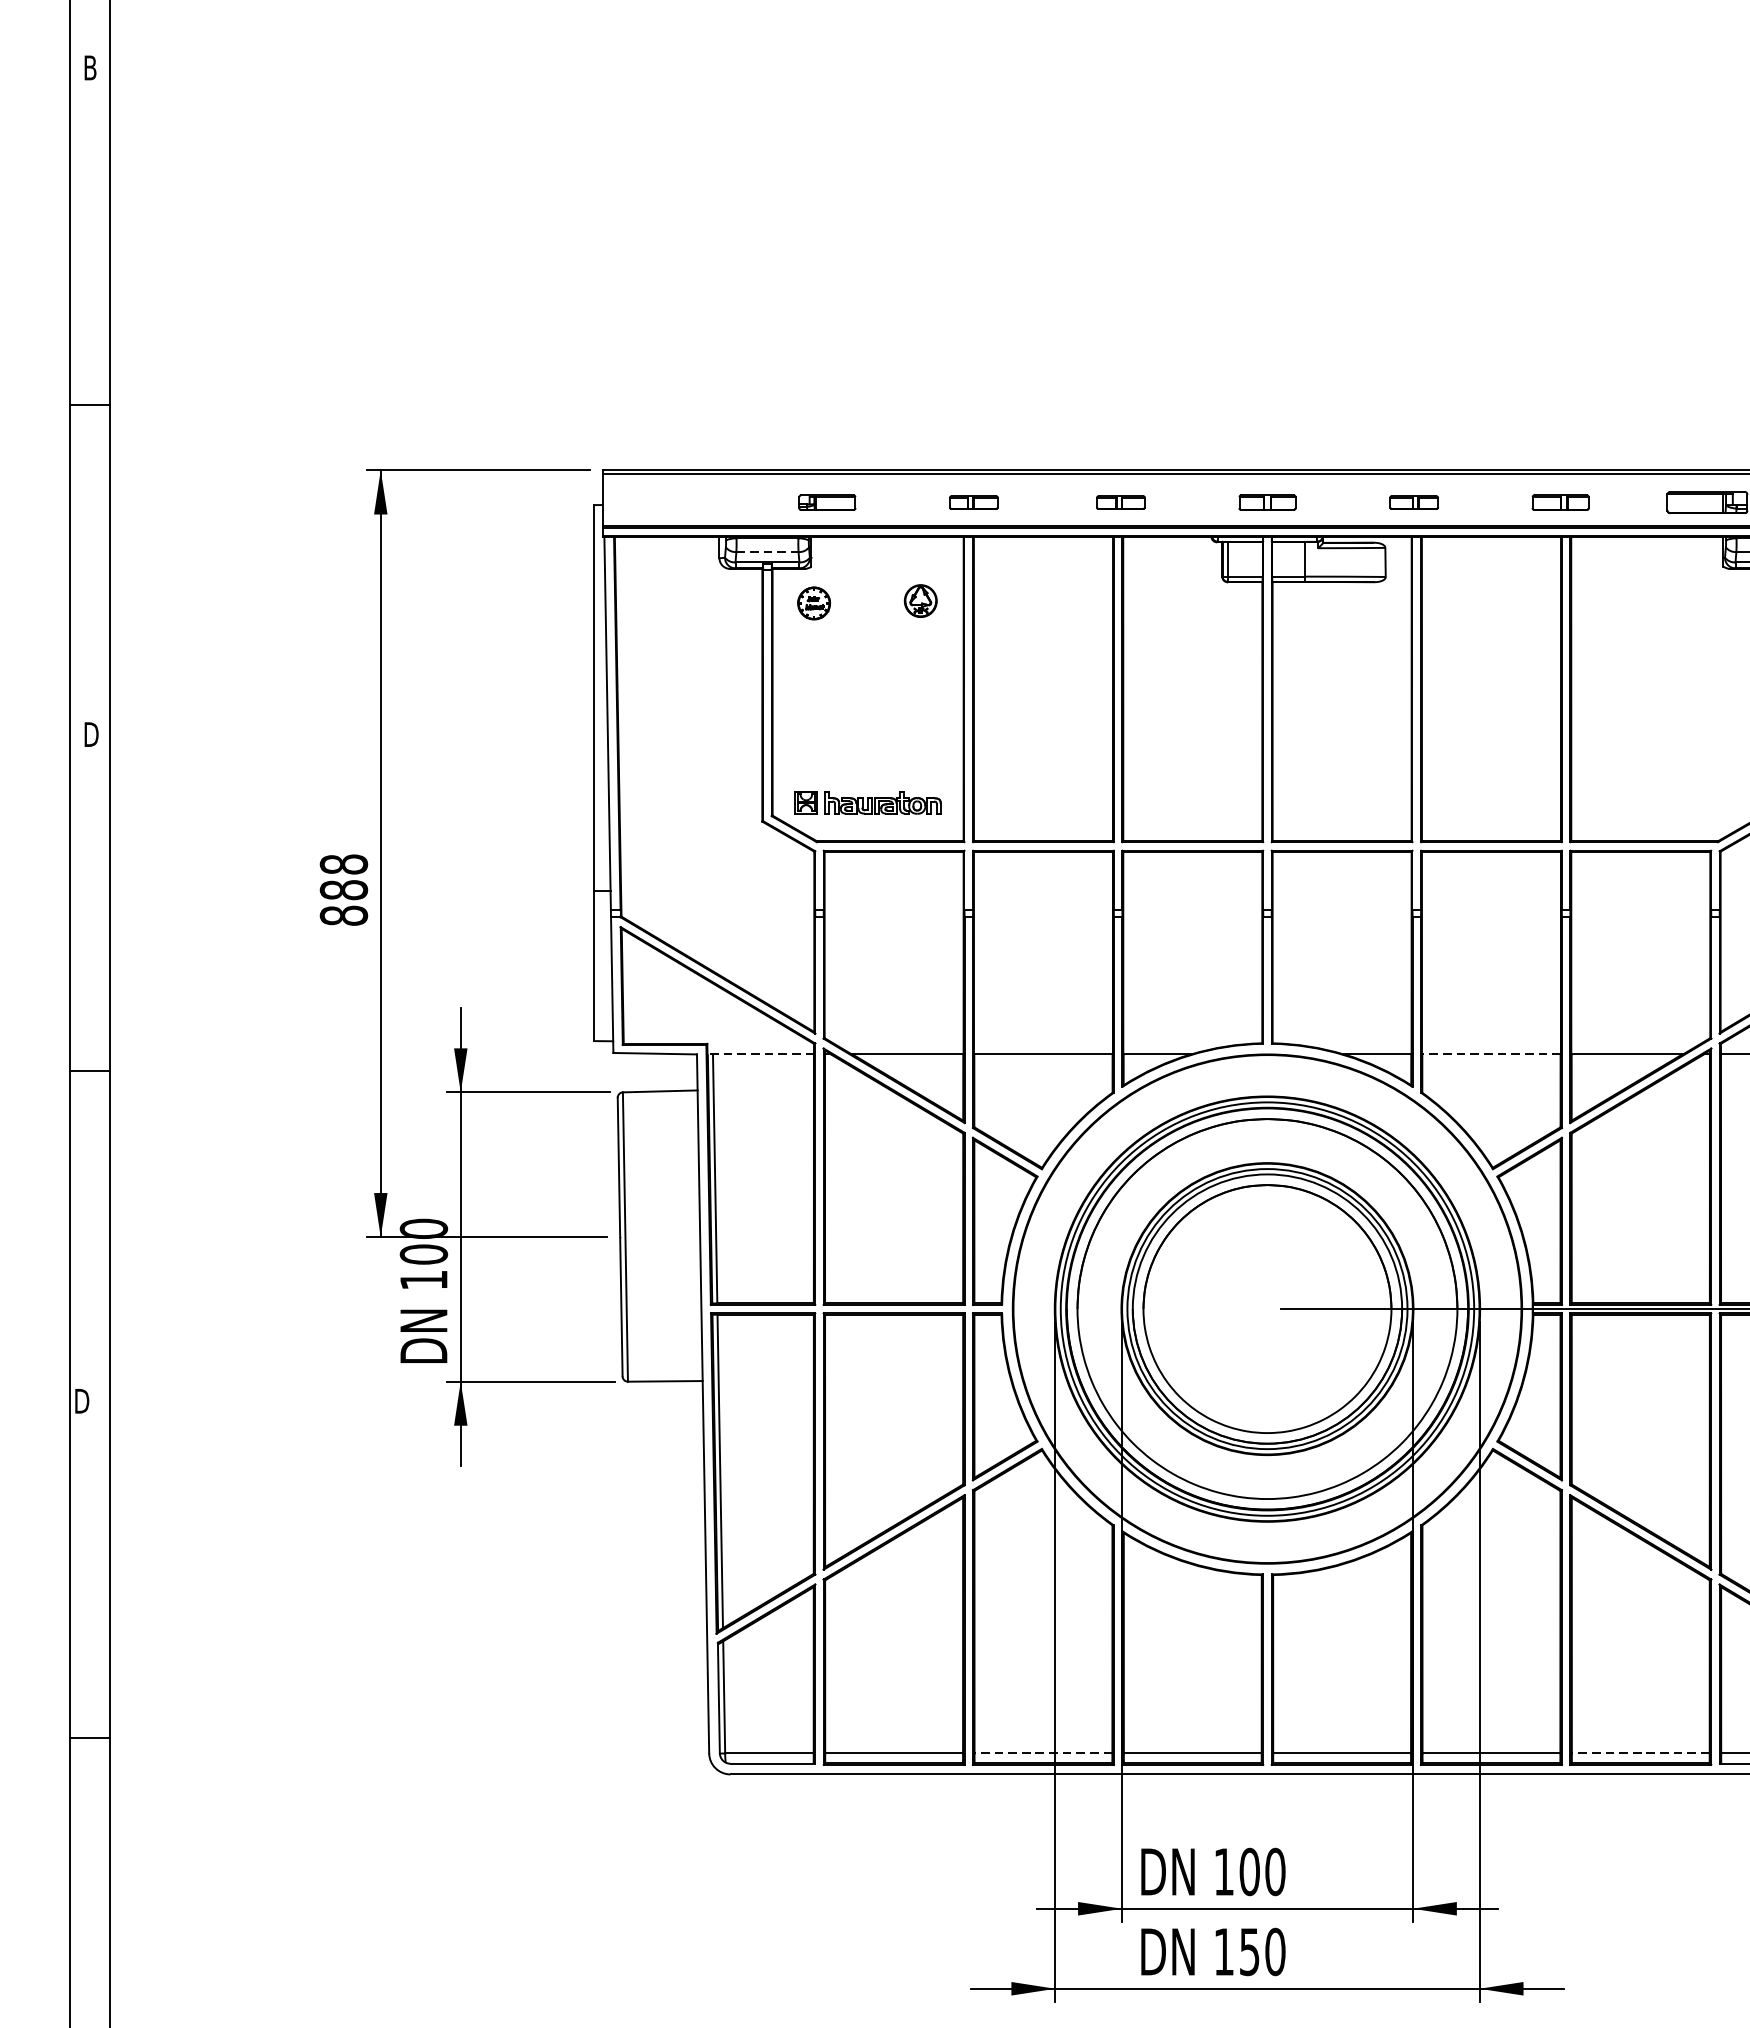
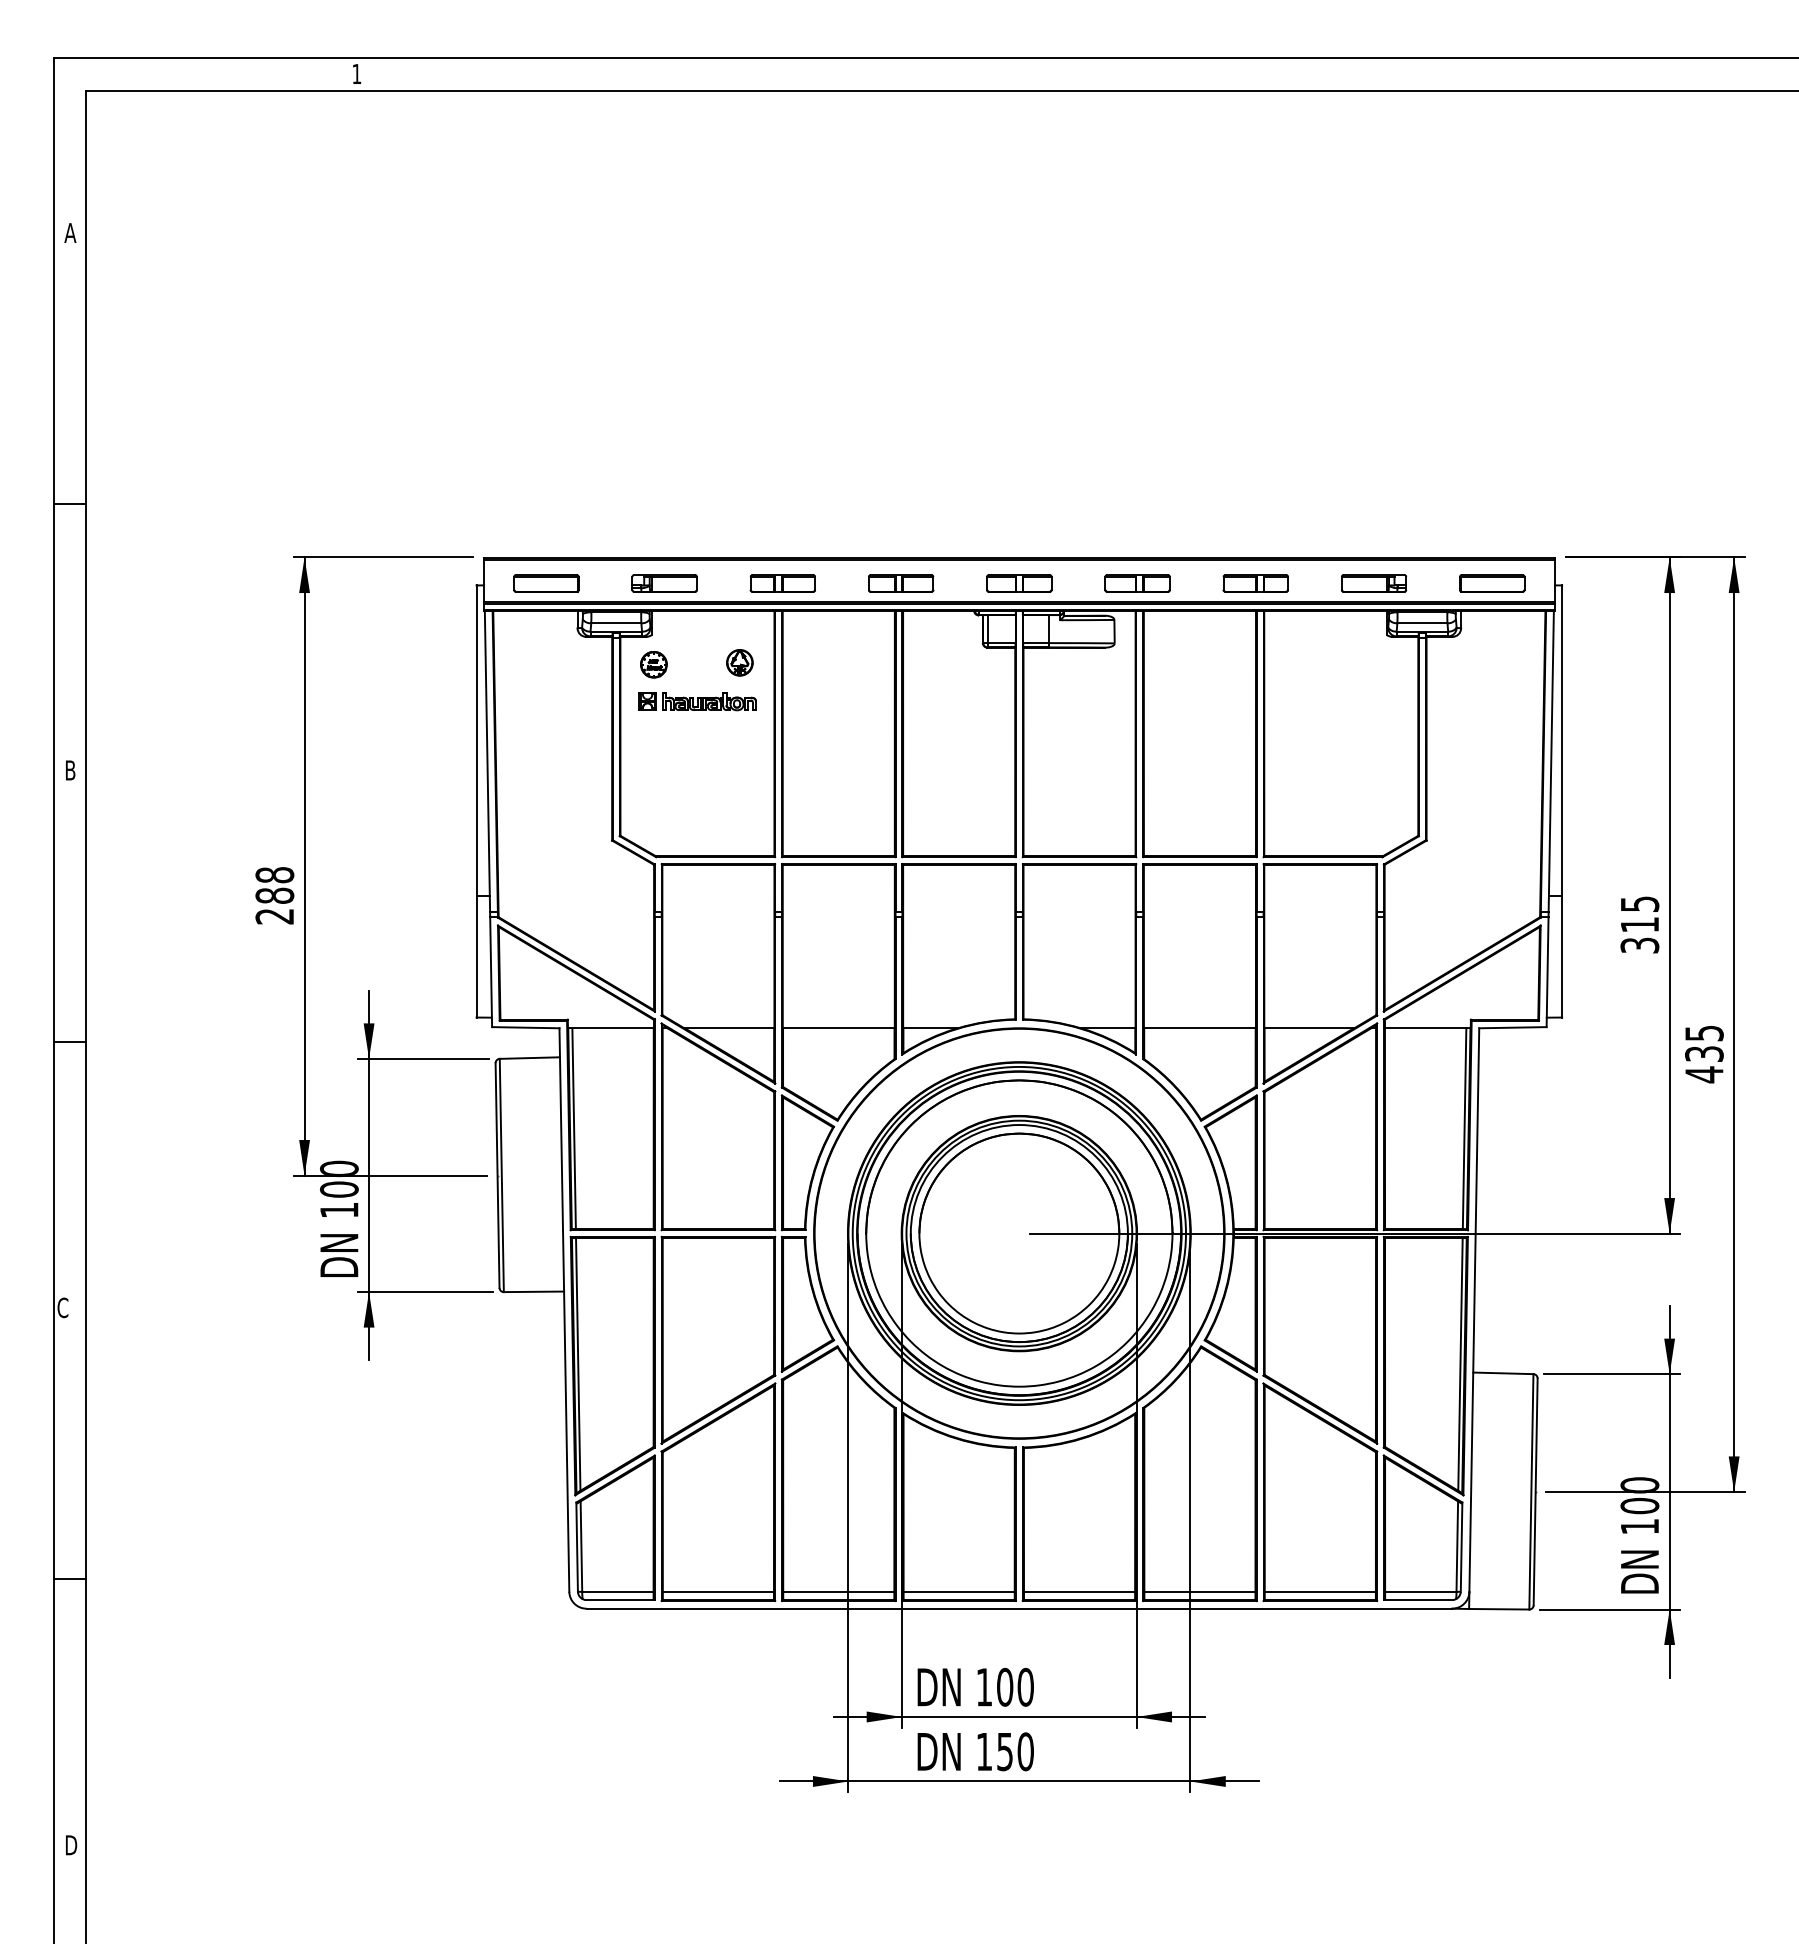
text: (90, 67) -> (70, 232), B -> A
part: (680, 502) -> (546, 583), added
part: (827, 502) -> (664, 583), size x1.43
part: (973, 502) -> (782, 583), size x1.67
part: (1121, 502) -> (901, 583), size x1.67
part: (1267, 502) -> (1019, 583), size x1.43
part: (1414, 502) -> (1137, 583), size x1.67
part: (1560, 502) -> (1255, 583), size x1.43
line: (767, 552) -> (616, 623), dashed -> solid
text: (92, 735) -> (72, 771), D -> B
part: (868, 802) -> (697, 701), moved
text: (343, 915) -> (274, 916), 888 -> 288
line: (760, 1054) -> (610, 1028), dashed -> solid
line: (1490, 1054) -> (1199, 1028), dashed -> solid
text: (81, 1400) -> (63, 1307), D -> C
line: (1043, 1753) -> (838, 1591), dashed -> solid
line: (1641, 1753) -> (1320, 1591), dashed -> solid

